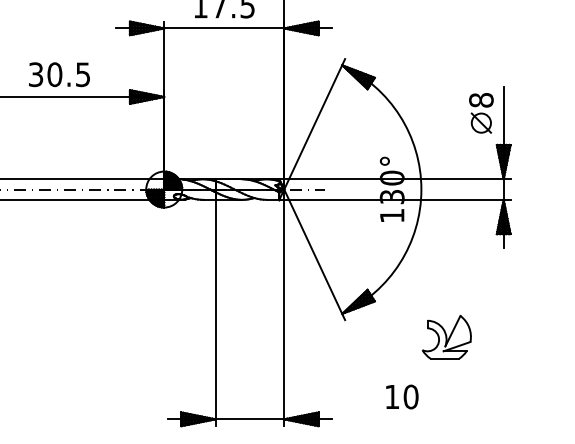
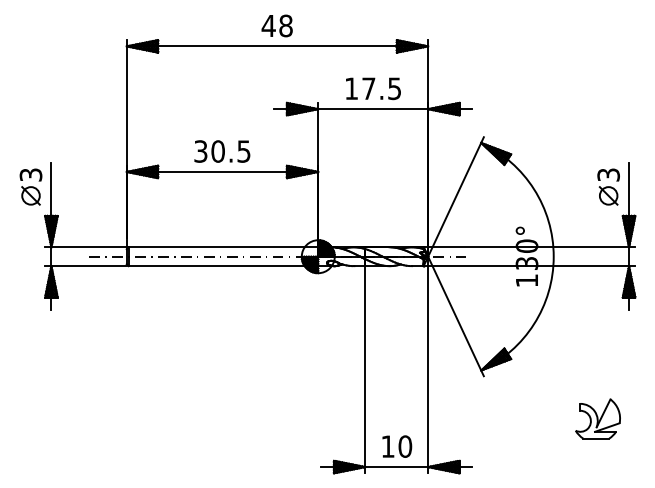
text: (481, 99) -> (608, 174), 8 -> 3
part: (446, 336) -> (597, 418), moved
text: (402, 396) -> (397, 446), moved

